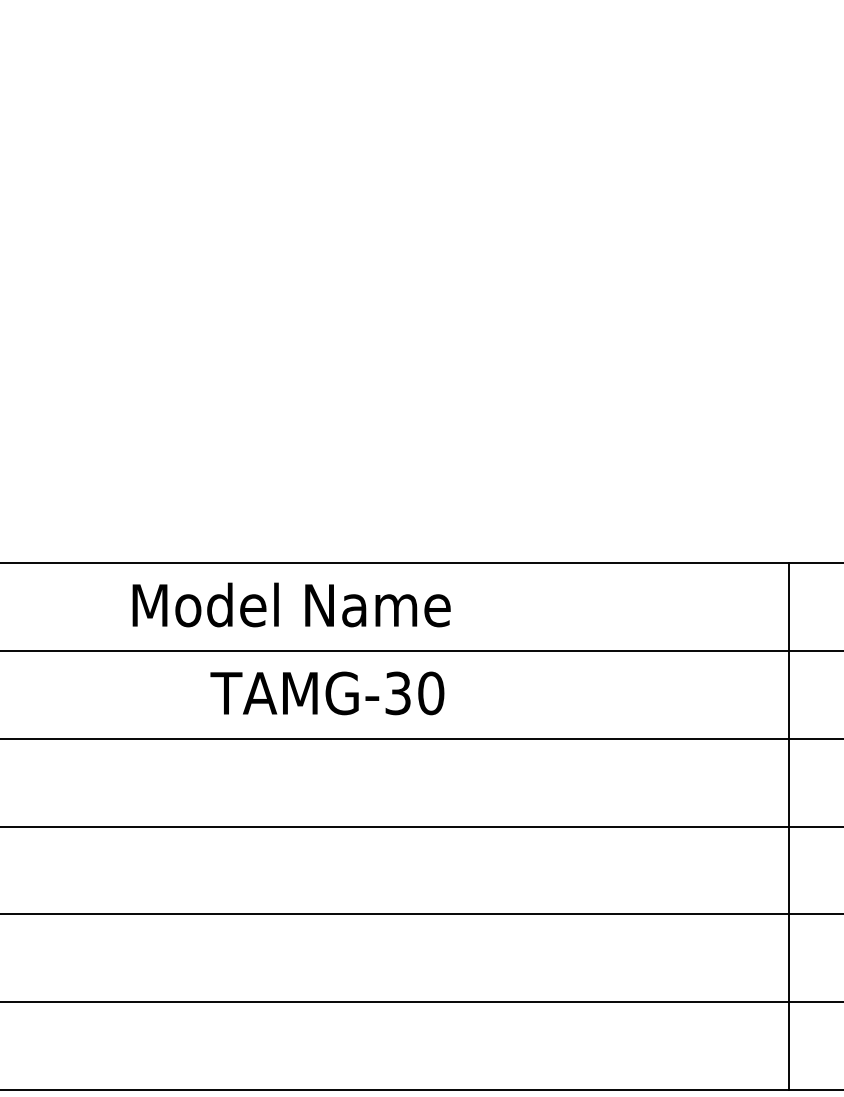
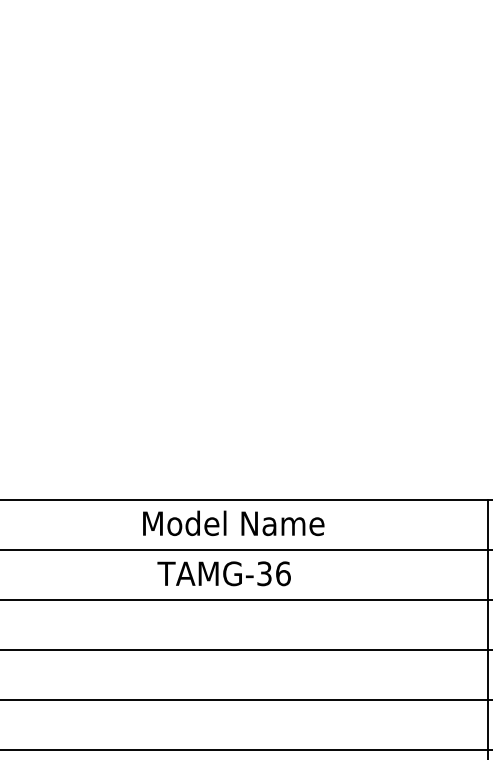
text: (291, 605) -> (233, 523), moved
text: (431, 692) -> (283, 573), TAMG-30 -> TAMG-36

